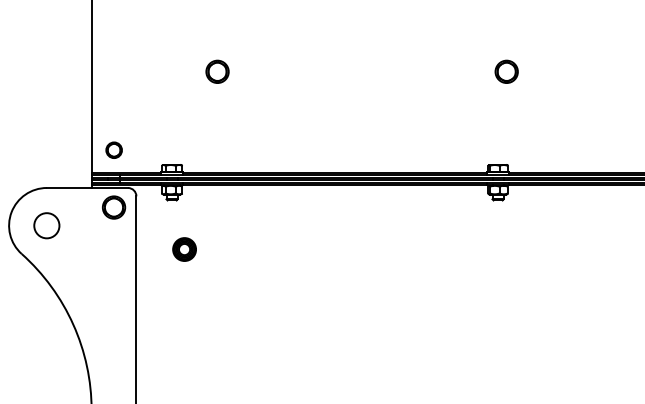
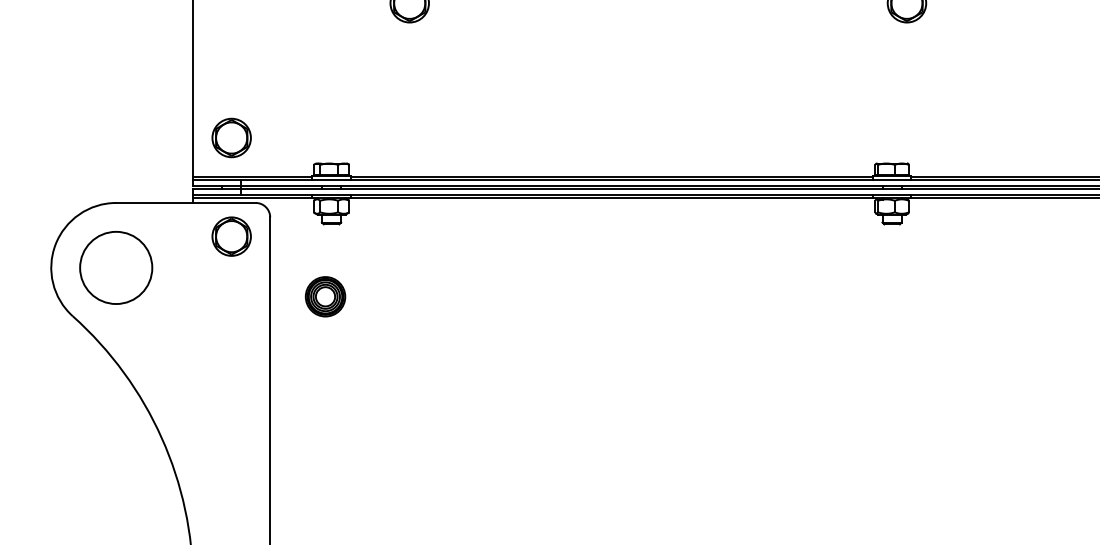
part: (114, 150) -> (232, 138), size x1.43
circle: (46, 225) -> (115, 267), size x1.67
part: (184, 249) -> (325, 296), moved

